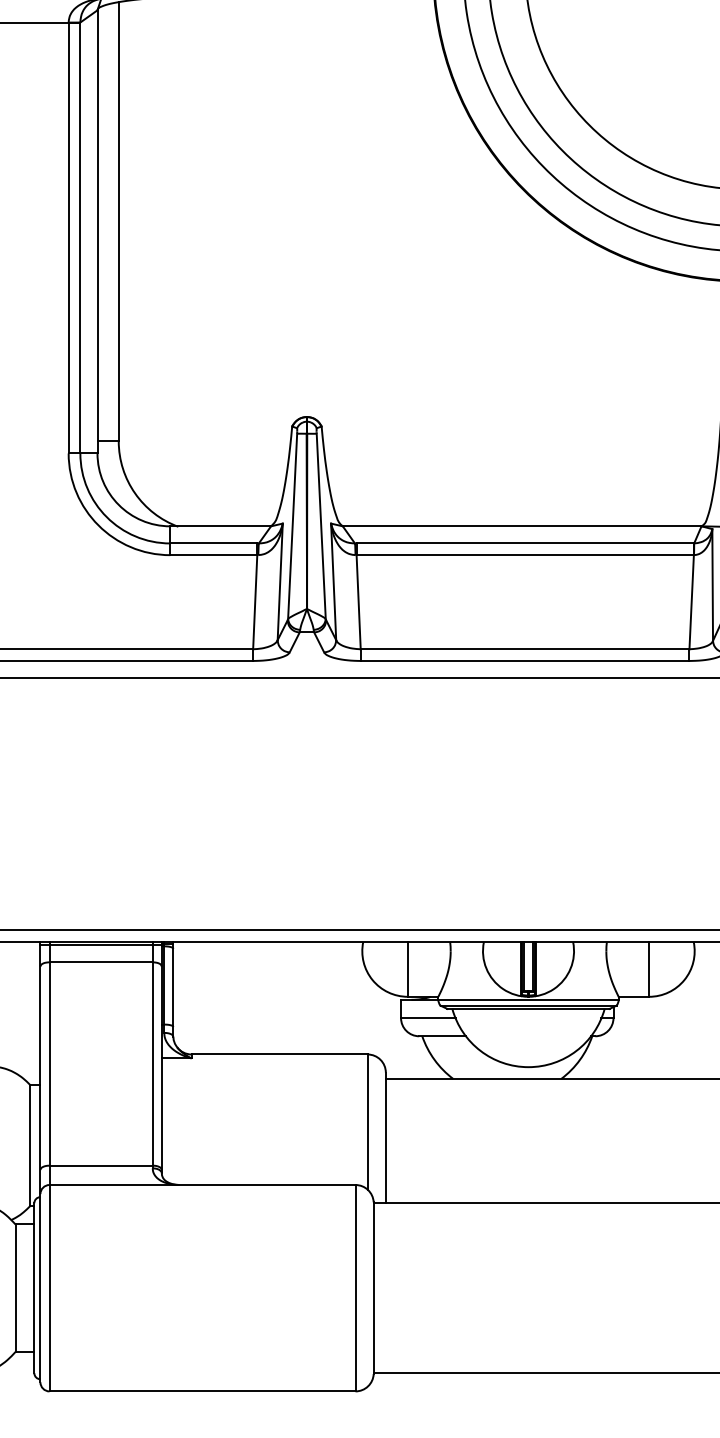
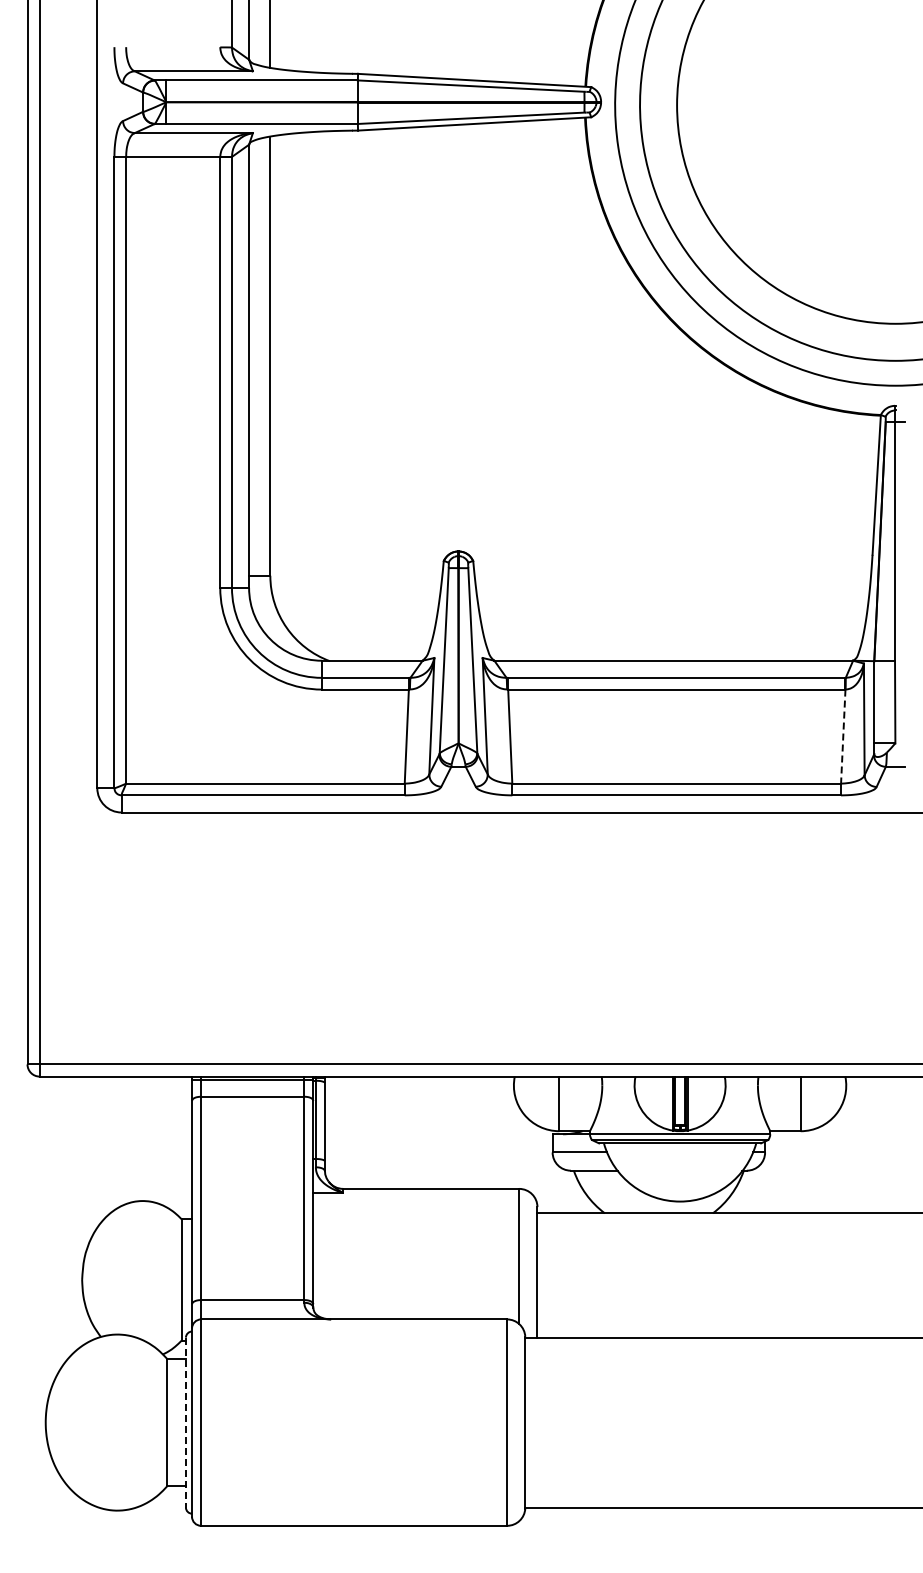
line: (691, 603) -> (843, 737), solid -> dashed
line: (33, 1288) -> (185, 1422), solid -> dashed

